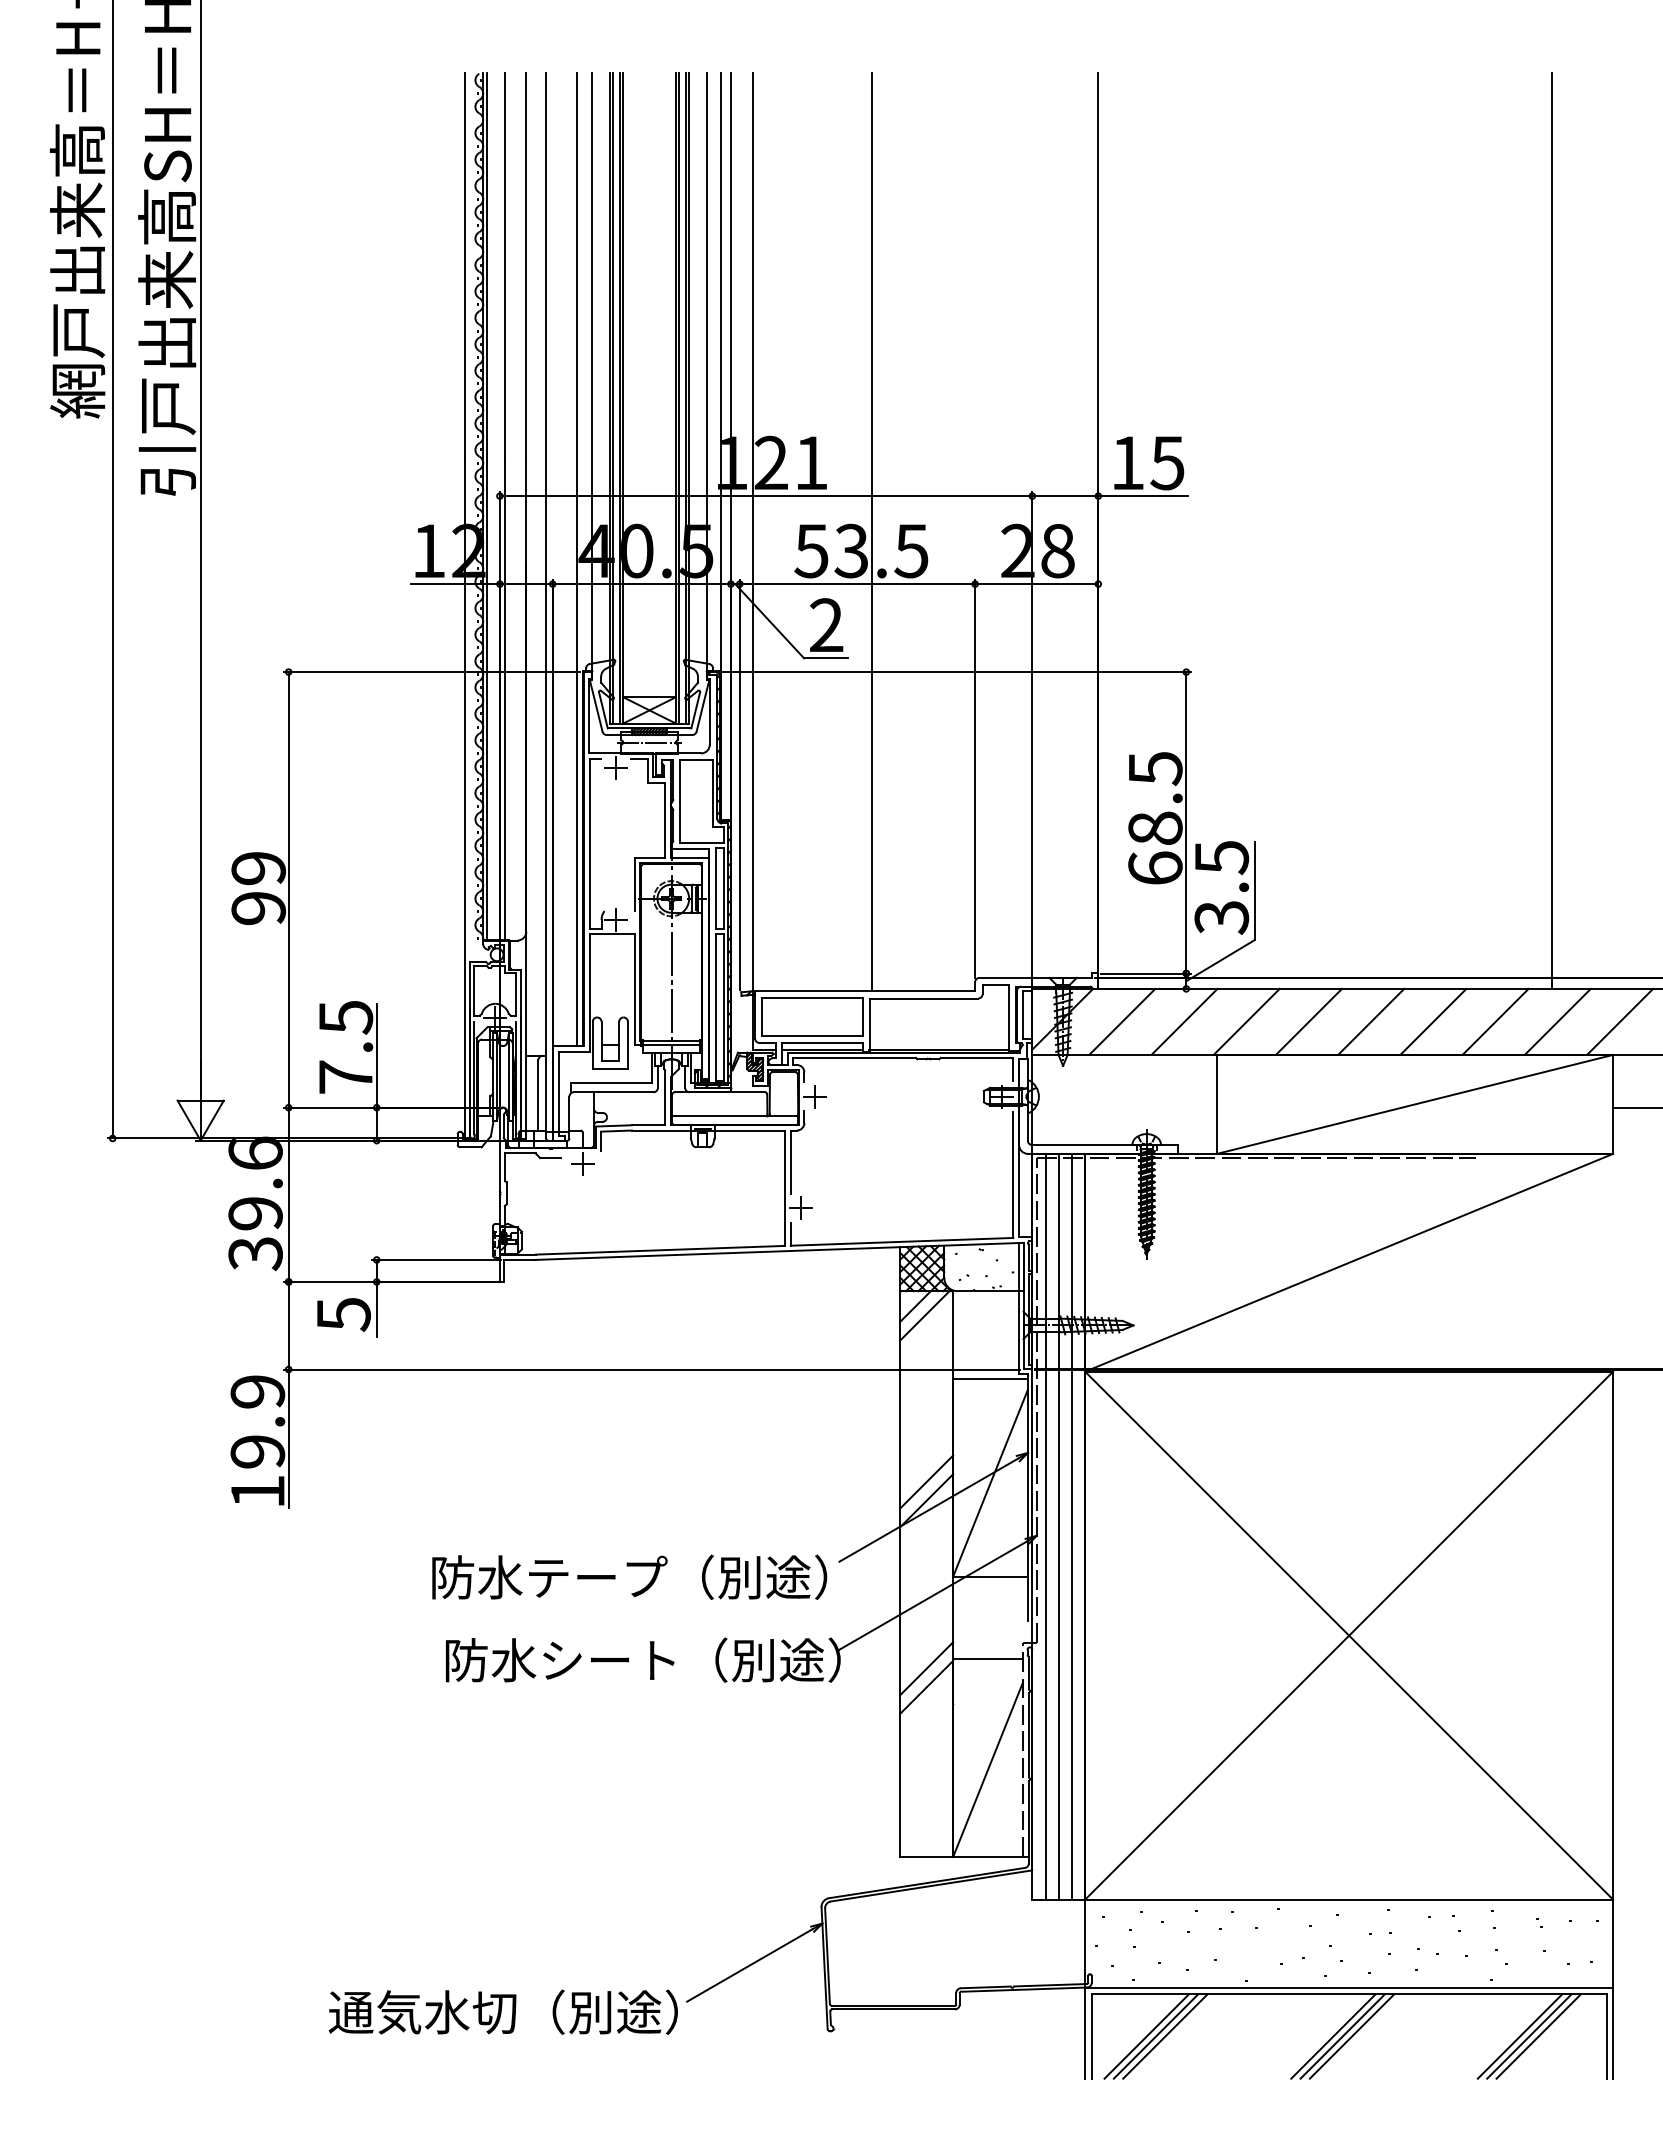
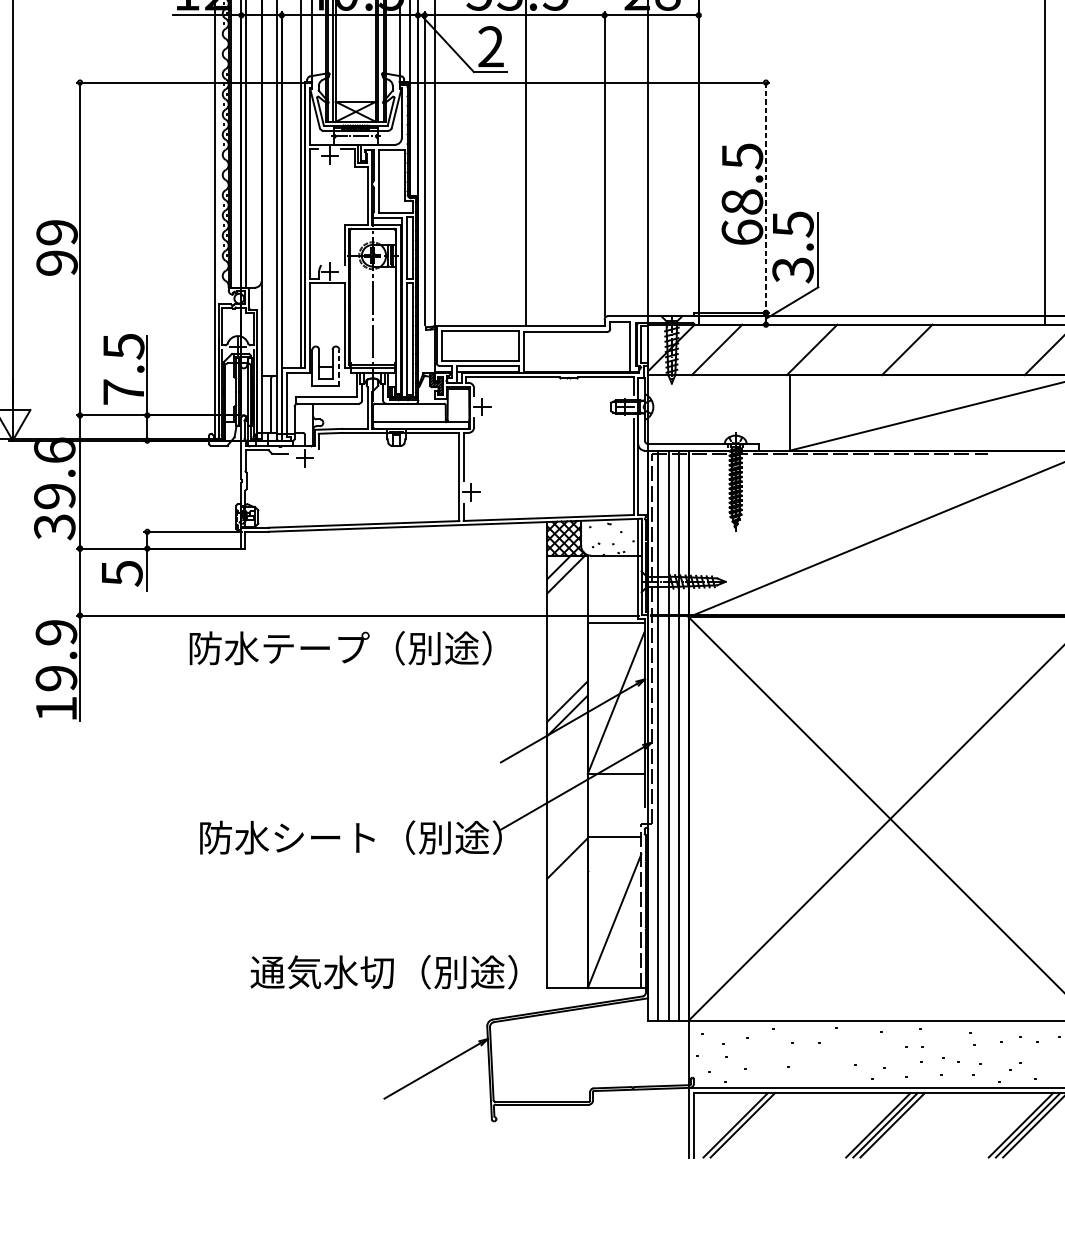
line: (1186, 822) -> (766, 197), solid -> dashed
line: (1184, 1021) -> (764, 349), removed
line: (1308, 1021) -> (859, 349), removed
line: (1433, 1021) -> (954, 349), removed
line: (1495, 1021) -> (1002, 349), removed
line: (627, 1045) -> (338, 367), solid -> dashed
text: (629, 1576) -> (340, 647), moved
line: (926, 1668) -> (567, 844), removed
text: (502, 2011) -> (383, 971), moved
line: (1165, 2036) -> (750, 1125), removed

